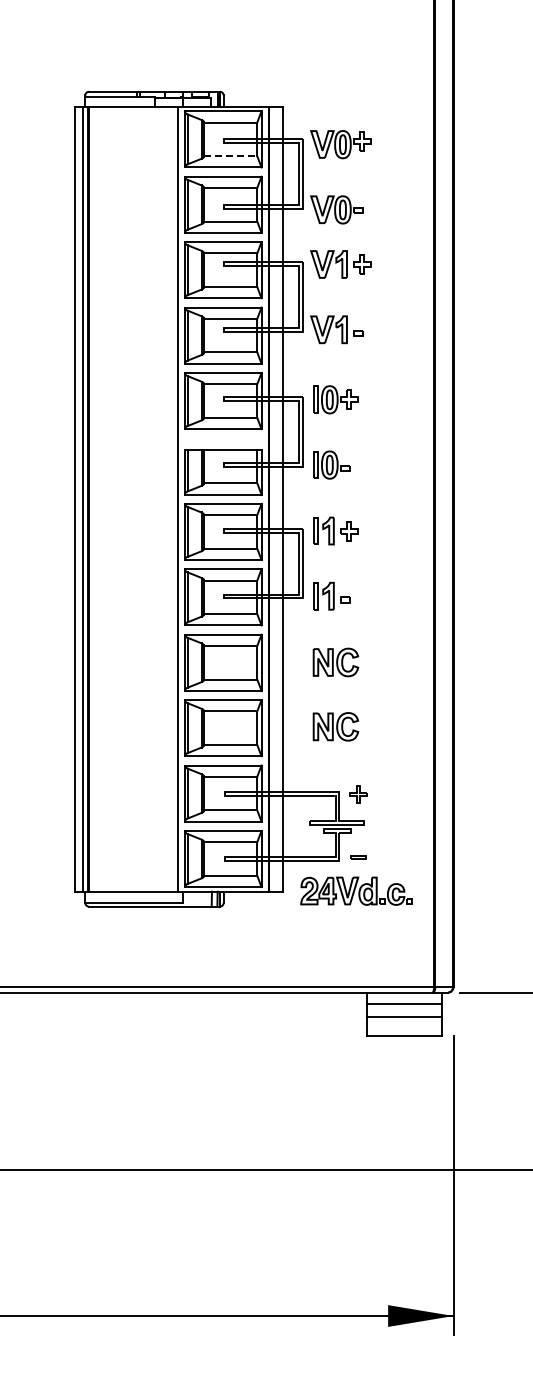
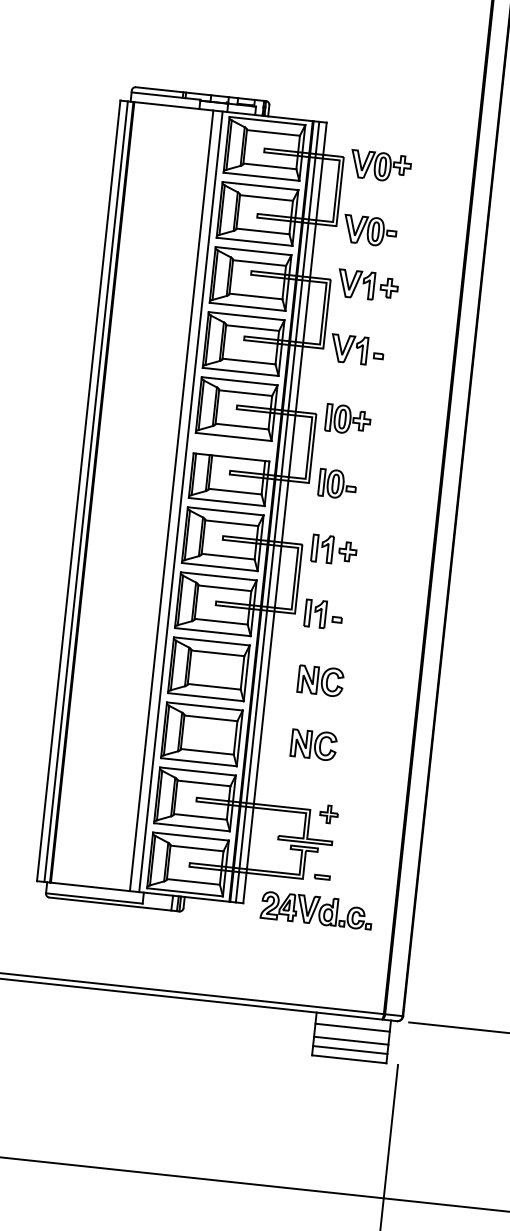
line: (230, 156) -> (269, 166), dashed -> solid
line: (168, 498) -> (171, 500), added
line: (275, 498) -> (278, 511), added
line: (404, 1026) -> (350, 1050), added

